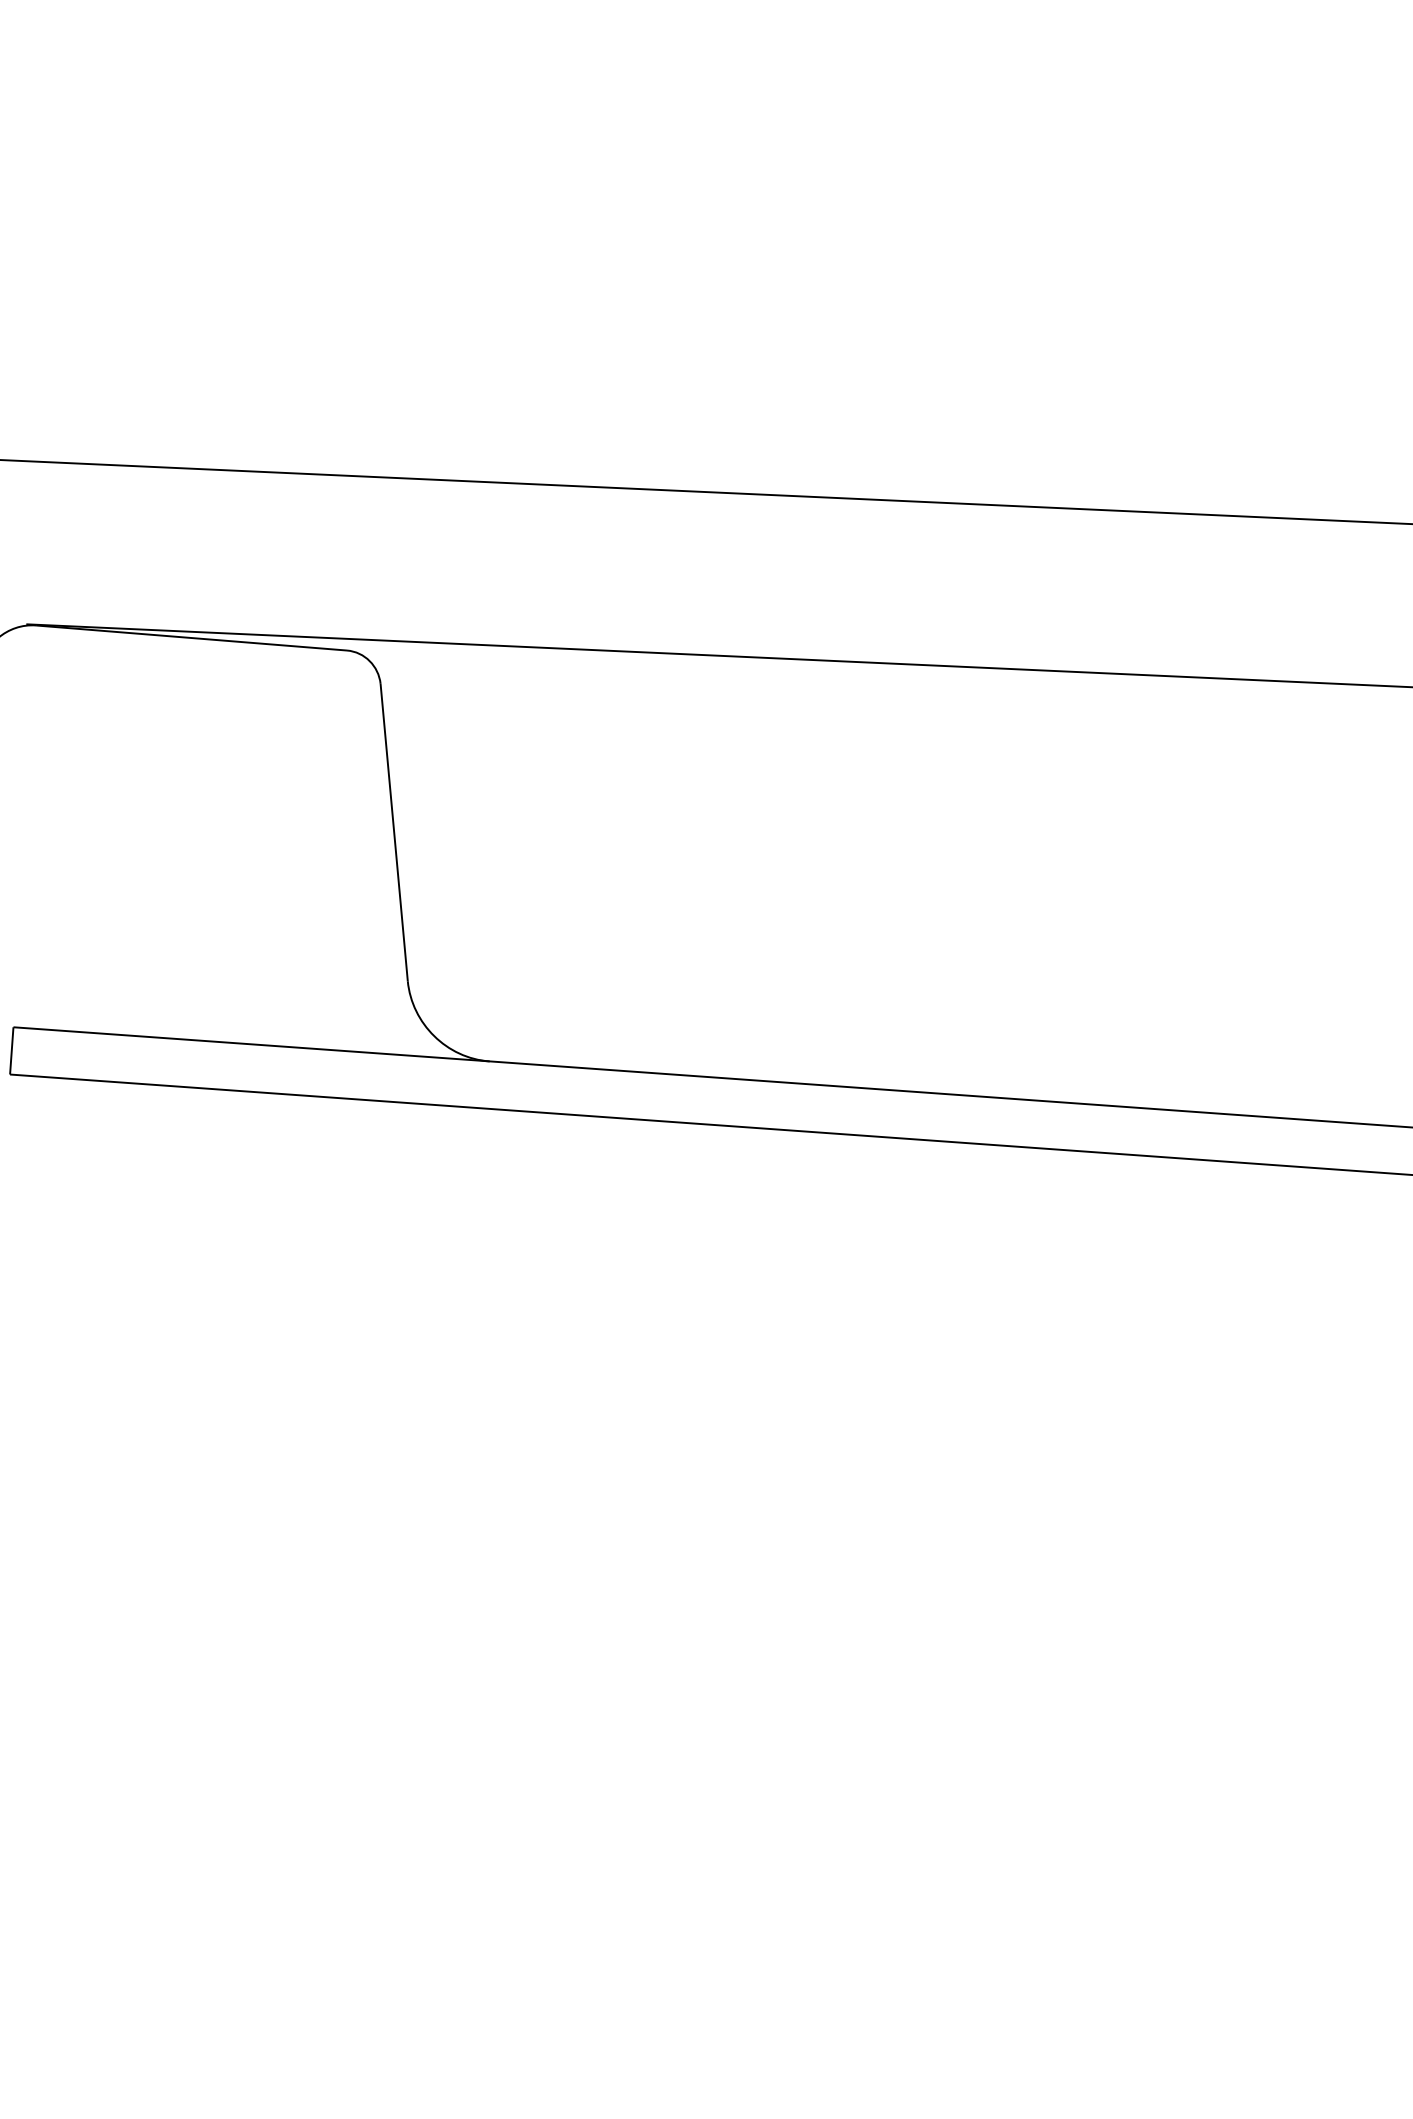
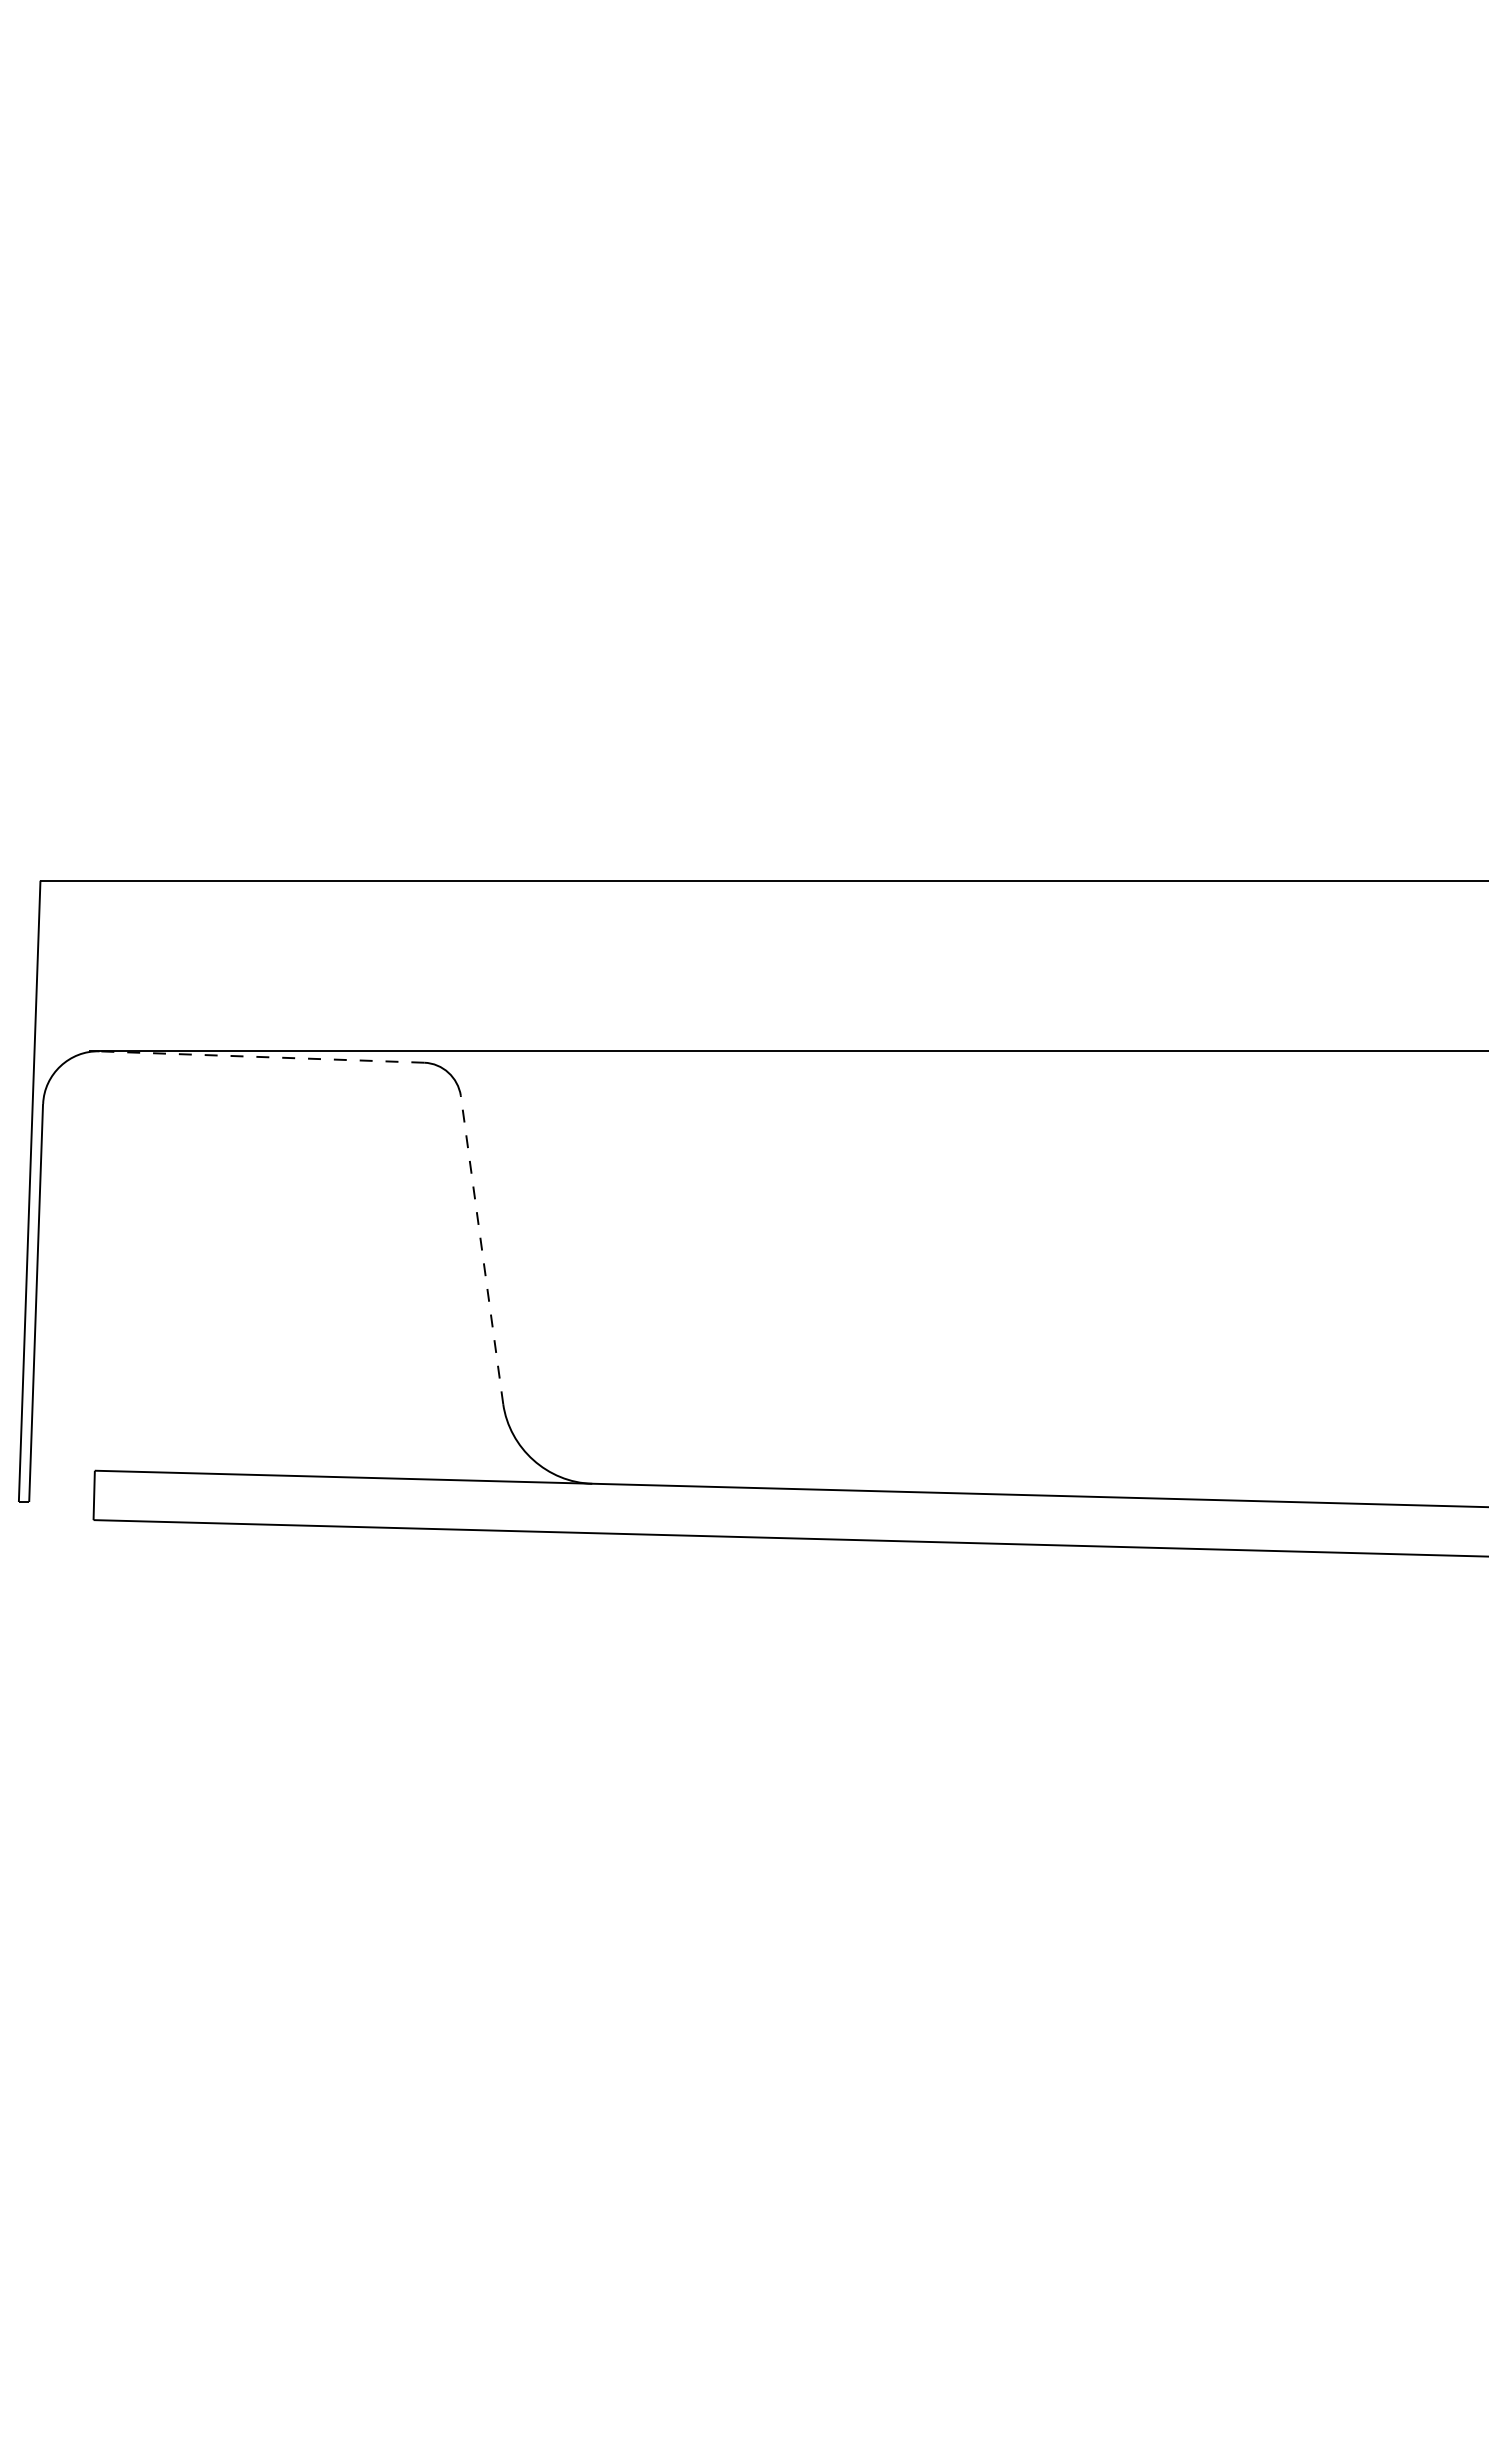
line: (191, 638) -> (261, 1057), solid -> dashed
line: (394, 833) -> (482, 1250), solid -> dashed

